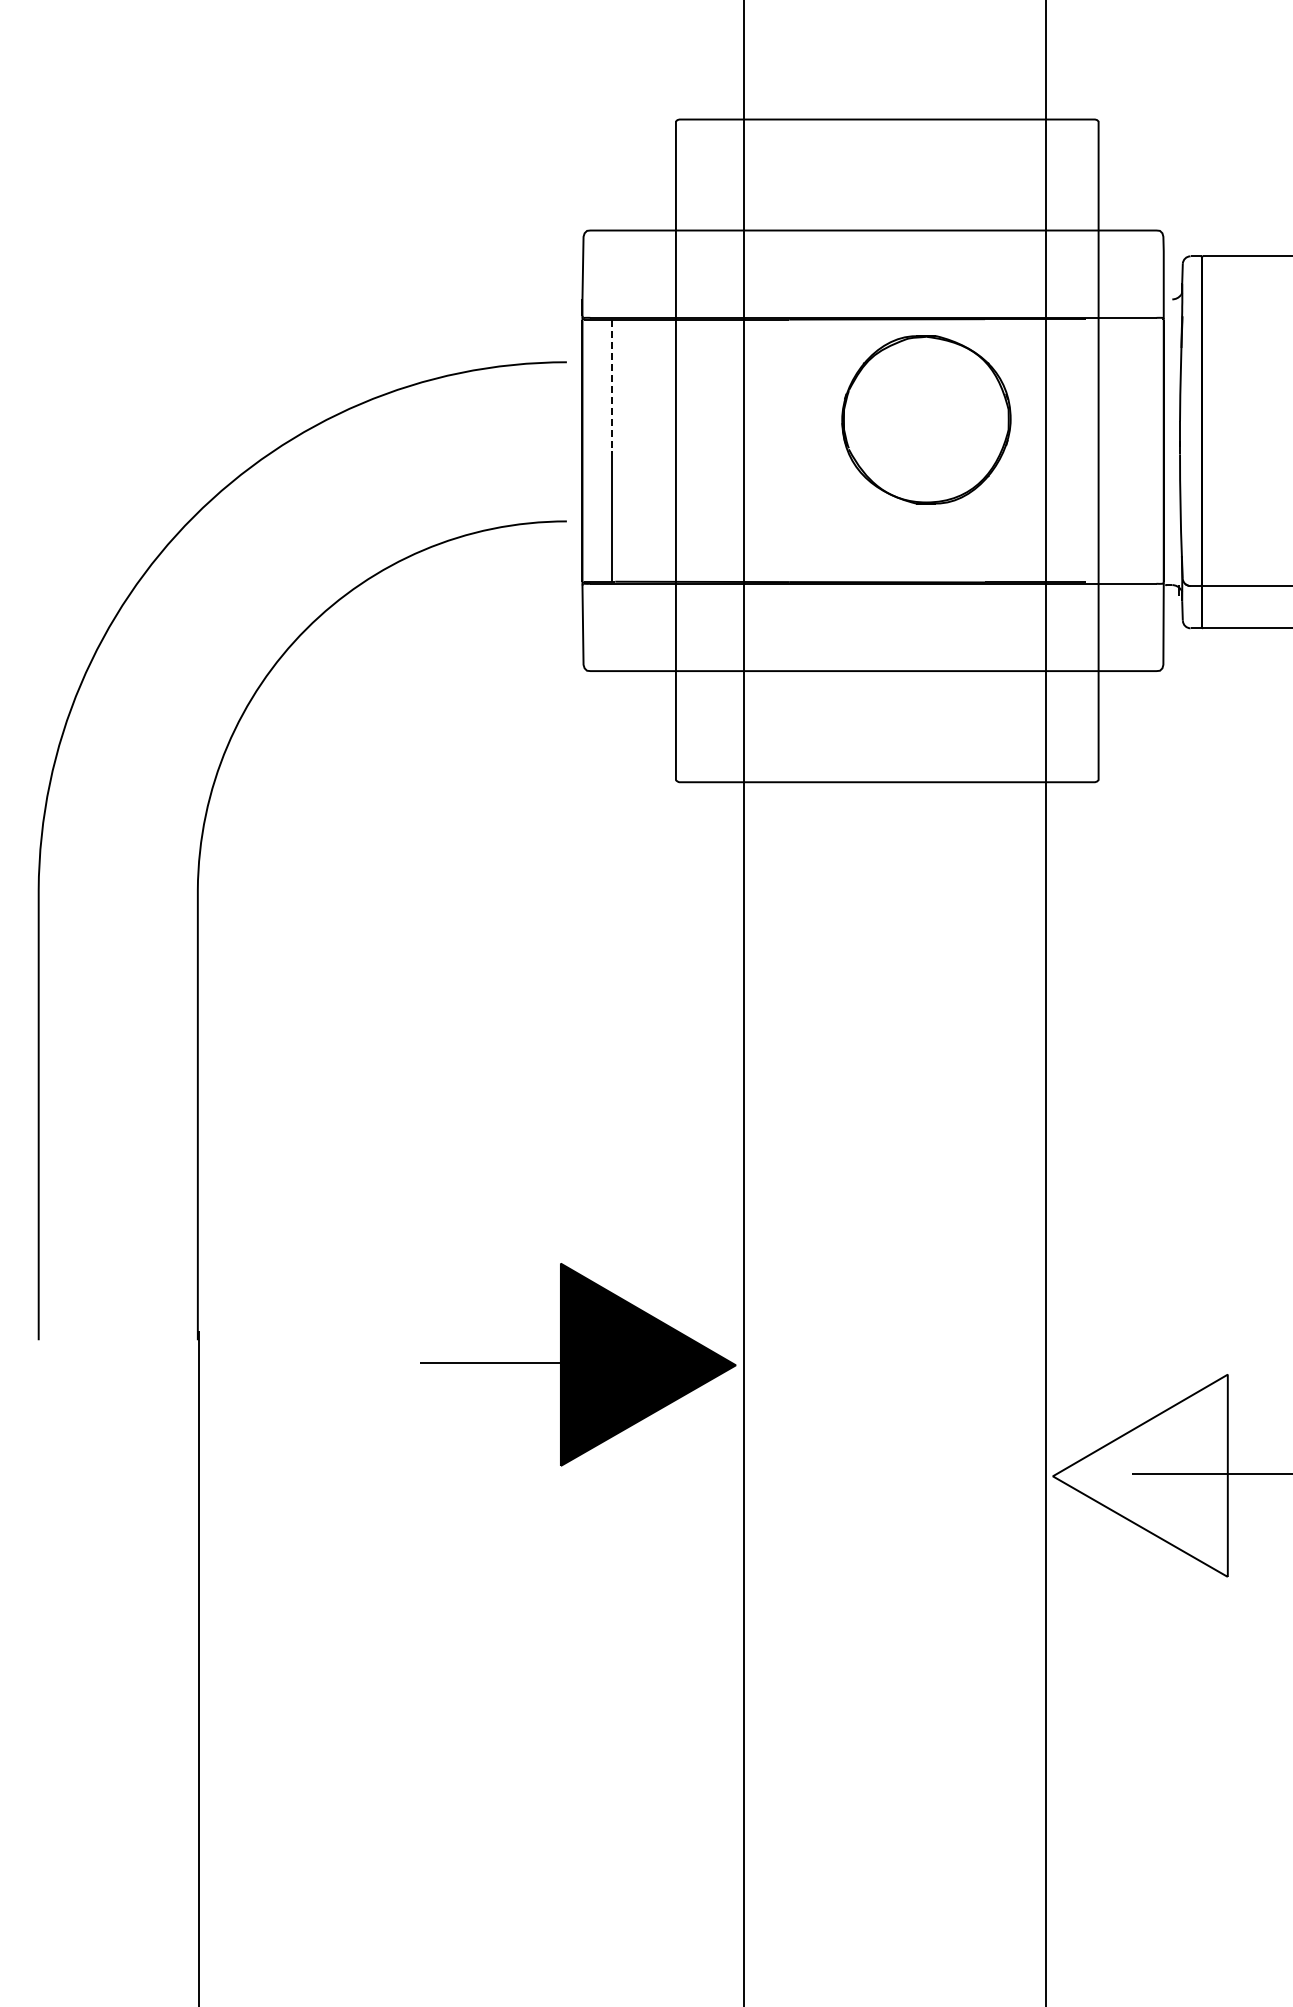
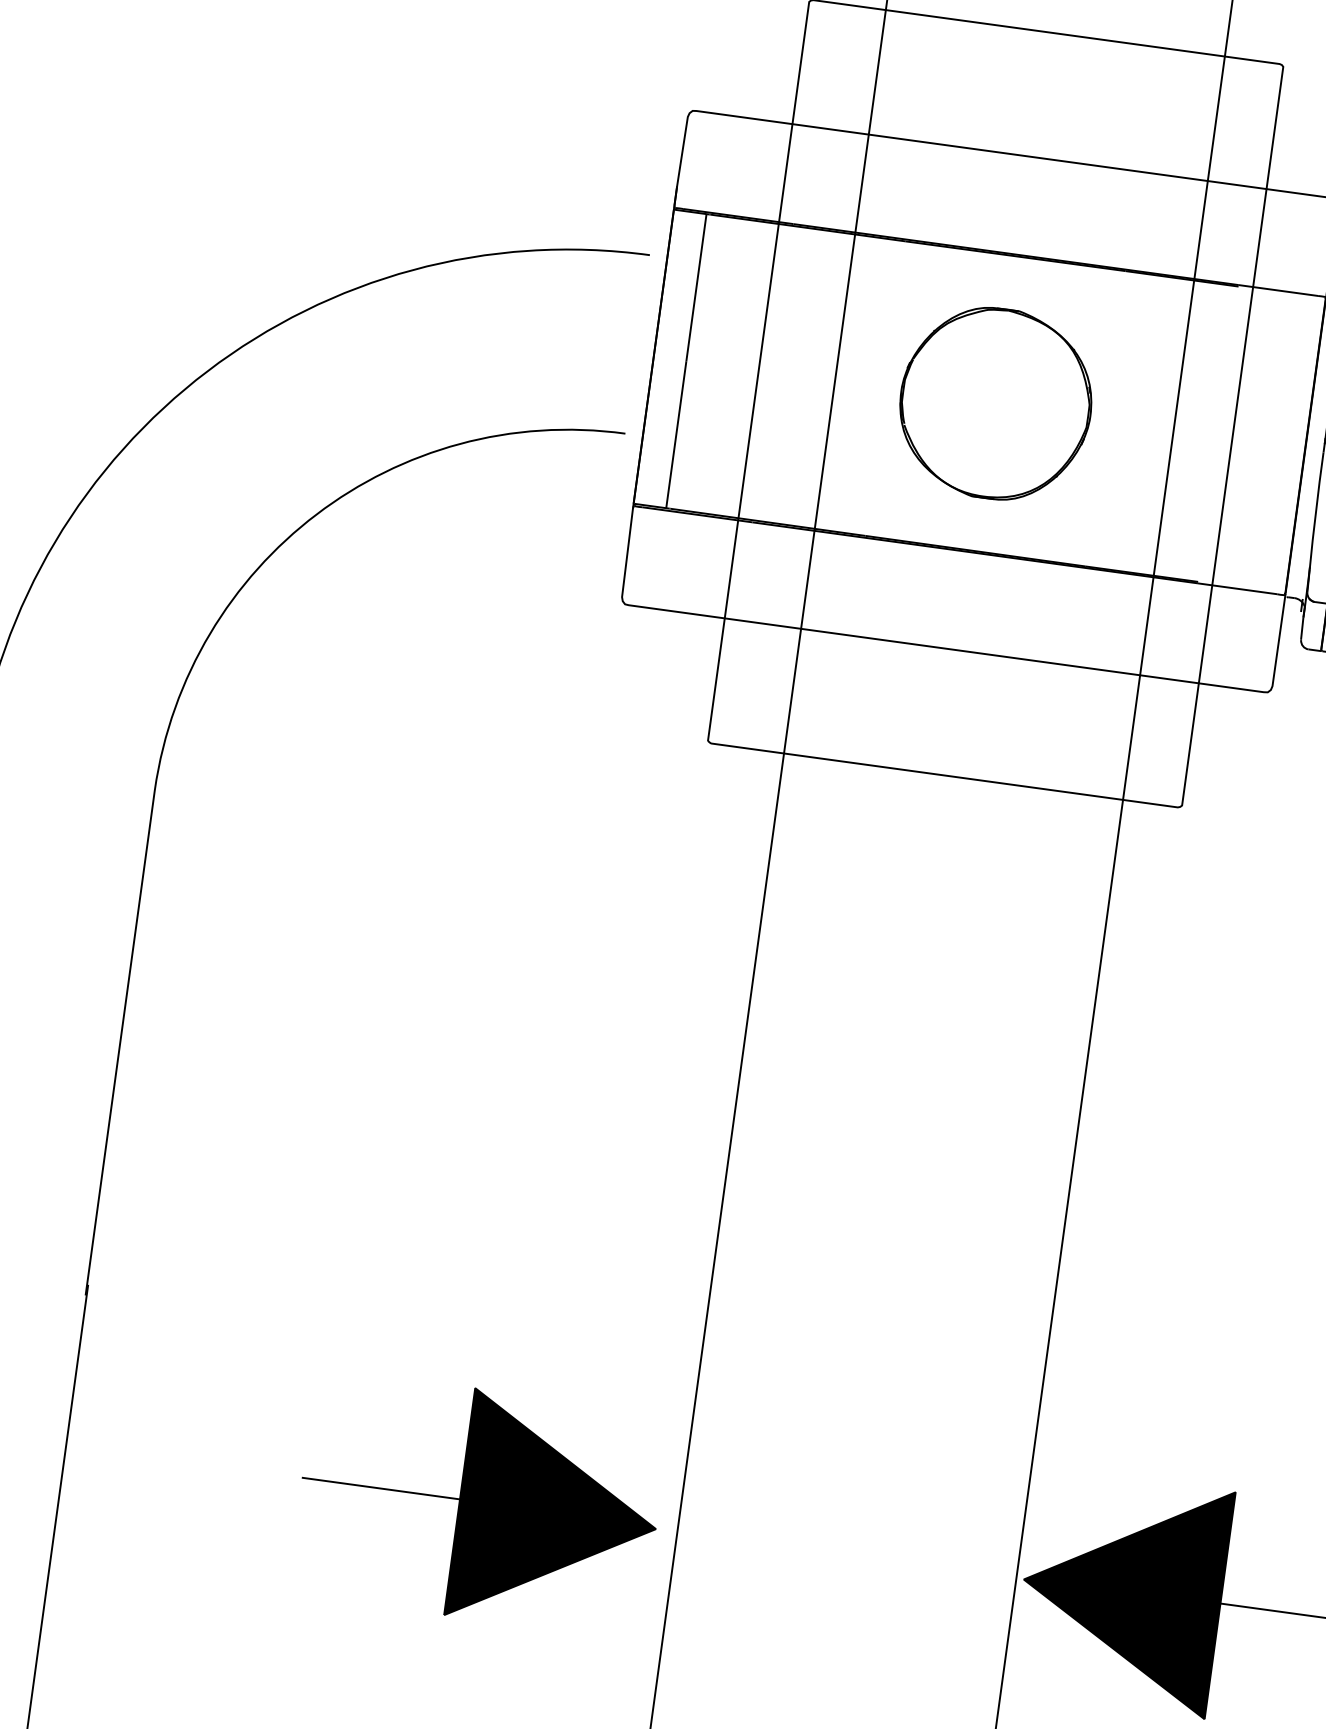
line: (611, 385) -> (696, 288), dashed -> solid
part: (926, 419) -> (995, 403), moved
part: (578, 1364) -> (479, 1504), moved
fill: (1139, 1475) -> (1121, 1591), added

